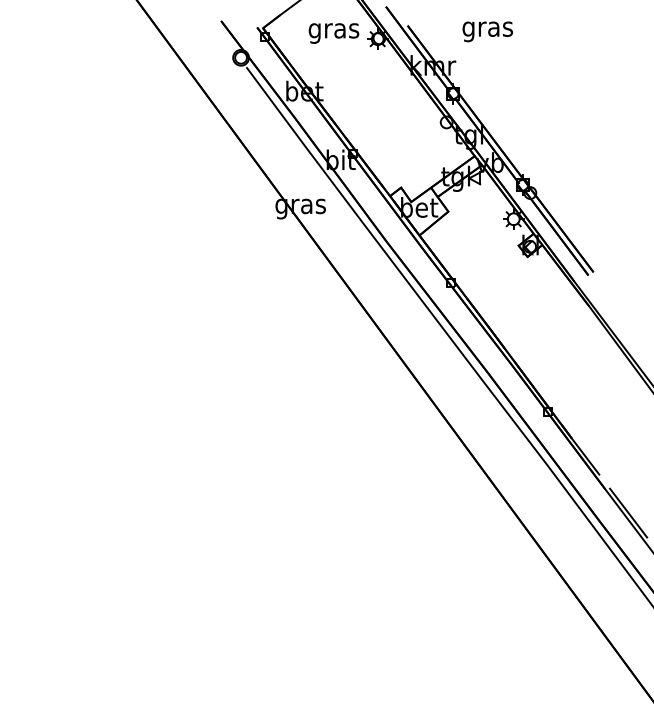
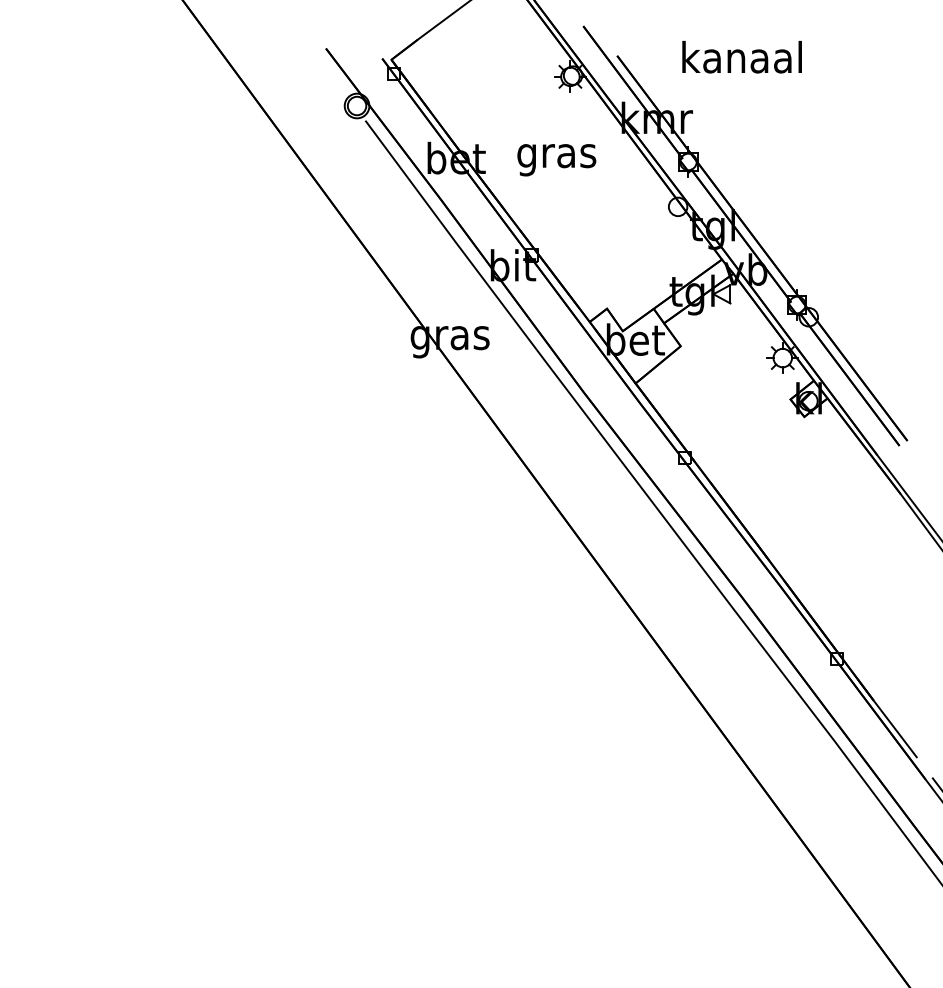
text: (487, 29) -> (741, 61), gras -> kanaal
text: (333, 33) -> (556, 160), moved

